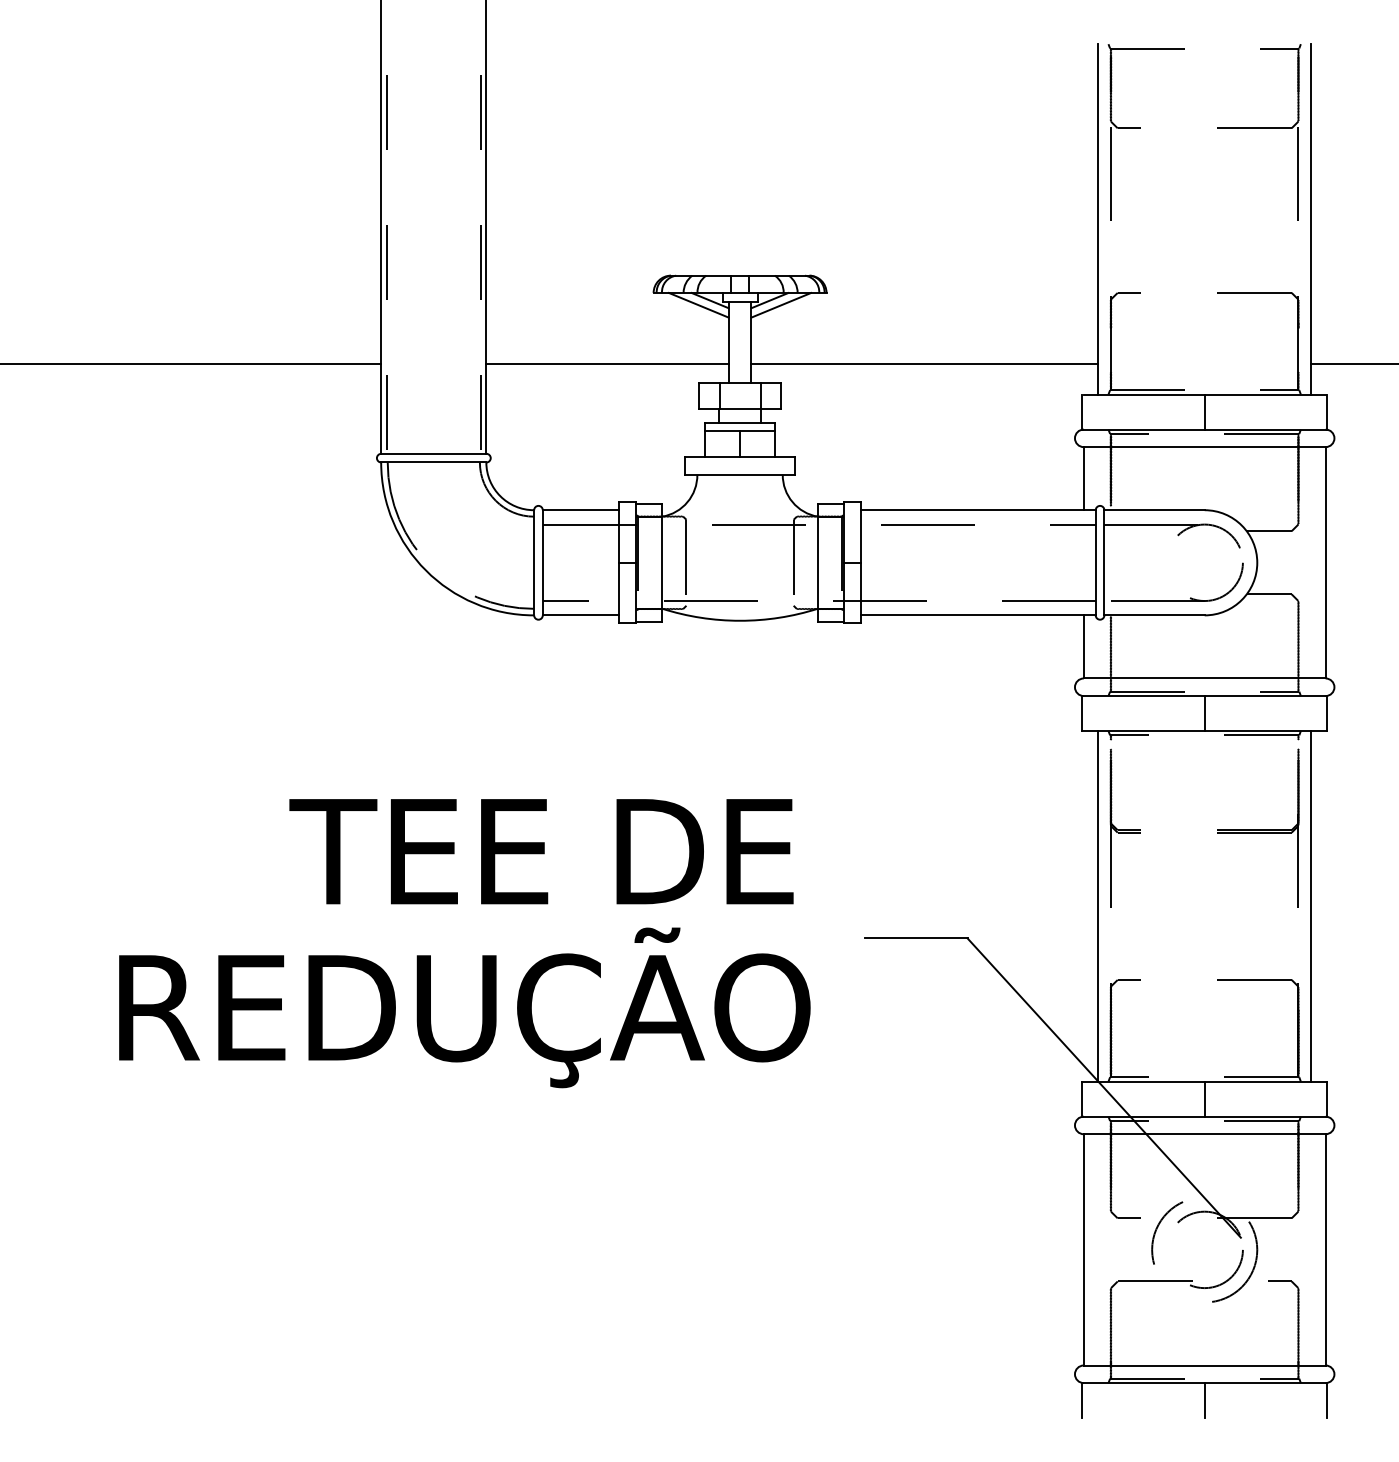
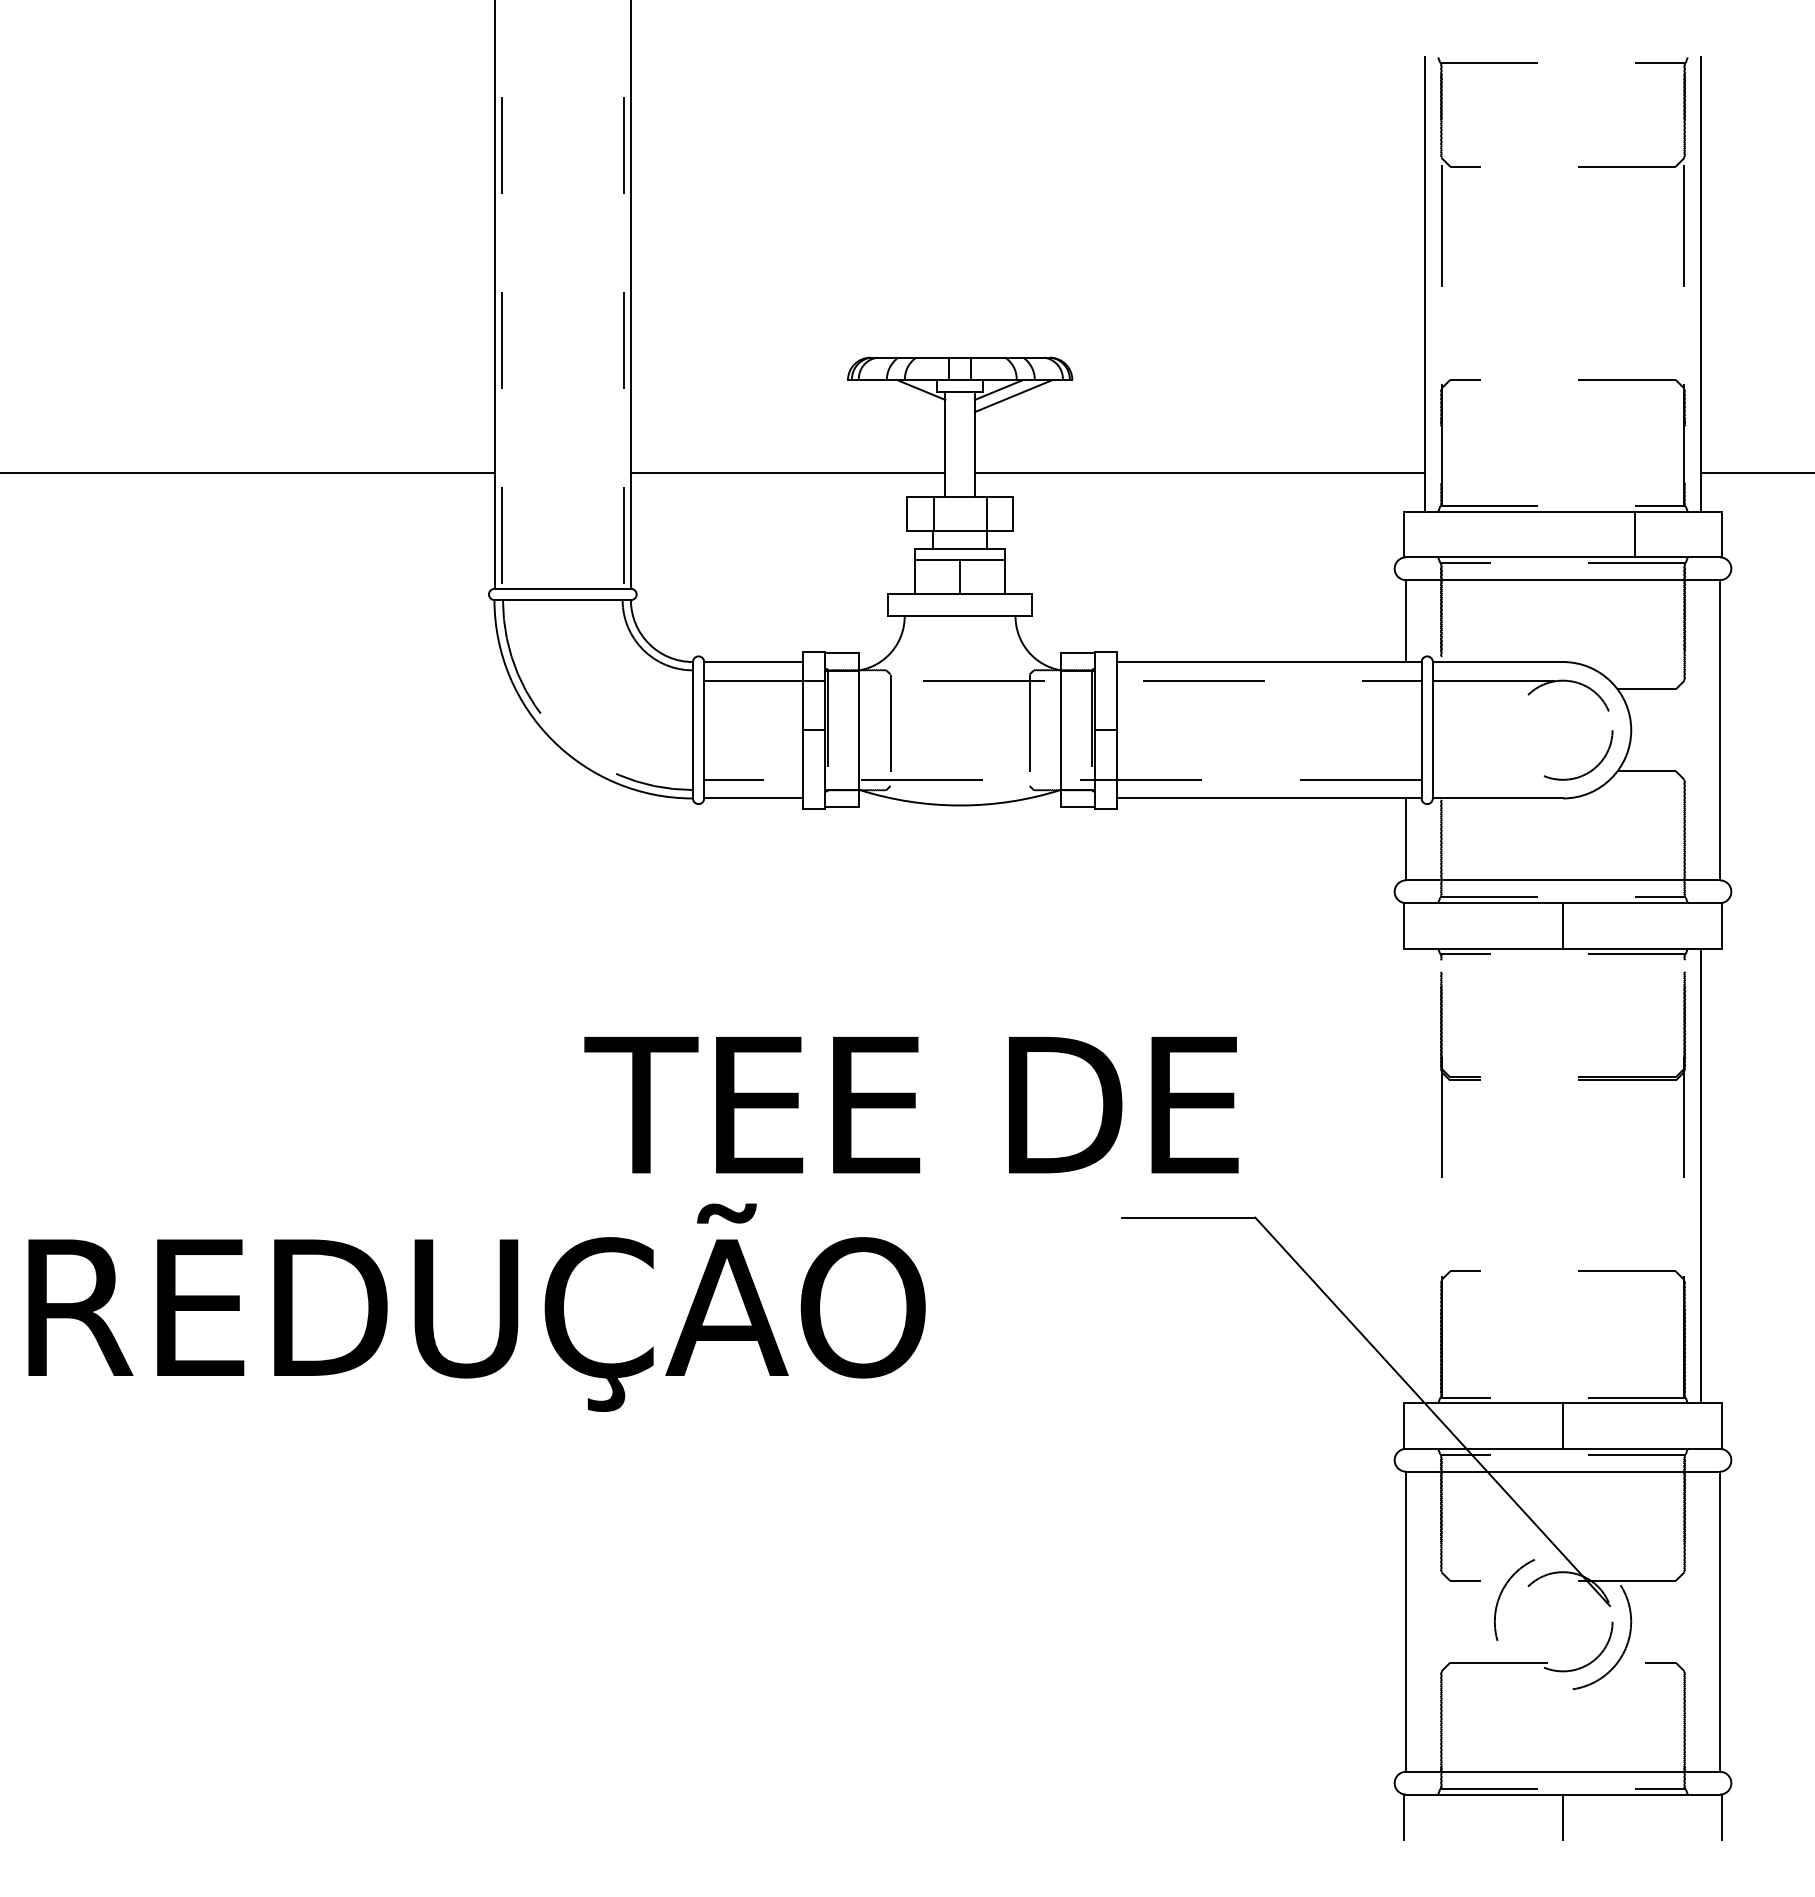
line: (698, 305) -> (906, 396), removed
line: (1205, 411) -> (1635, 534), moved
line: (1154, 600) -> (1497, 779), removed
text: (541, 851) -> (911, 1105), moved
line: (1097, 905) -> (1424, 1175), removed
text: (464, 1007) -> (476, 1307), moved

